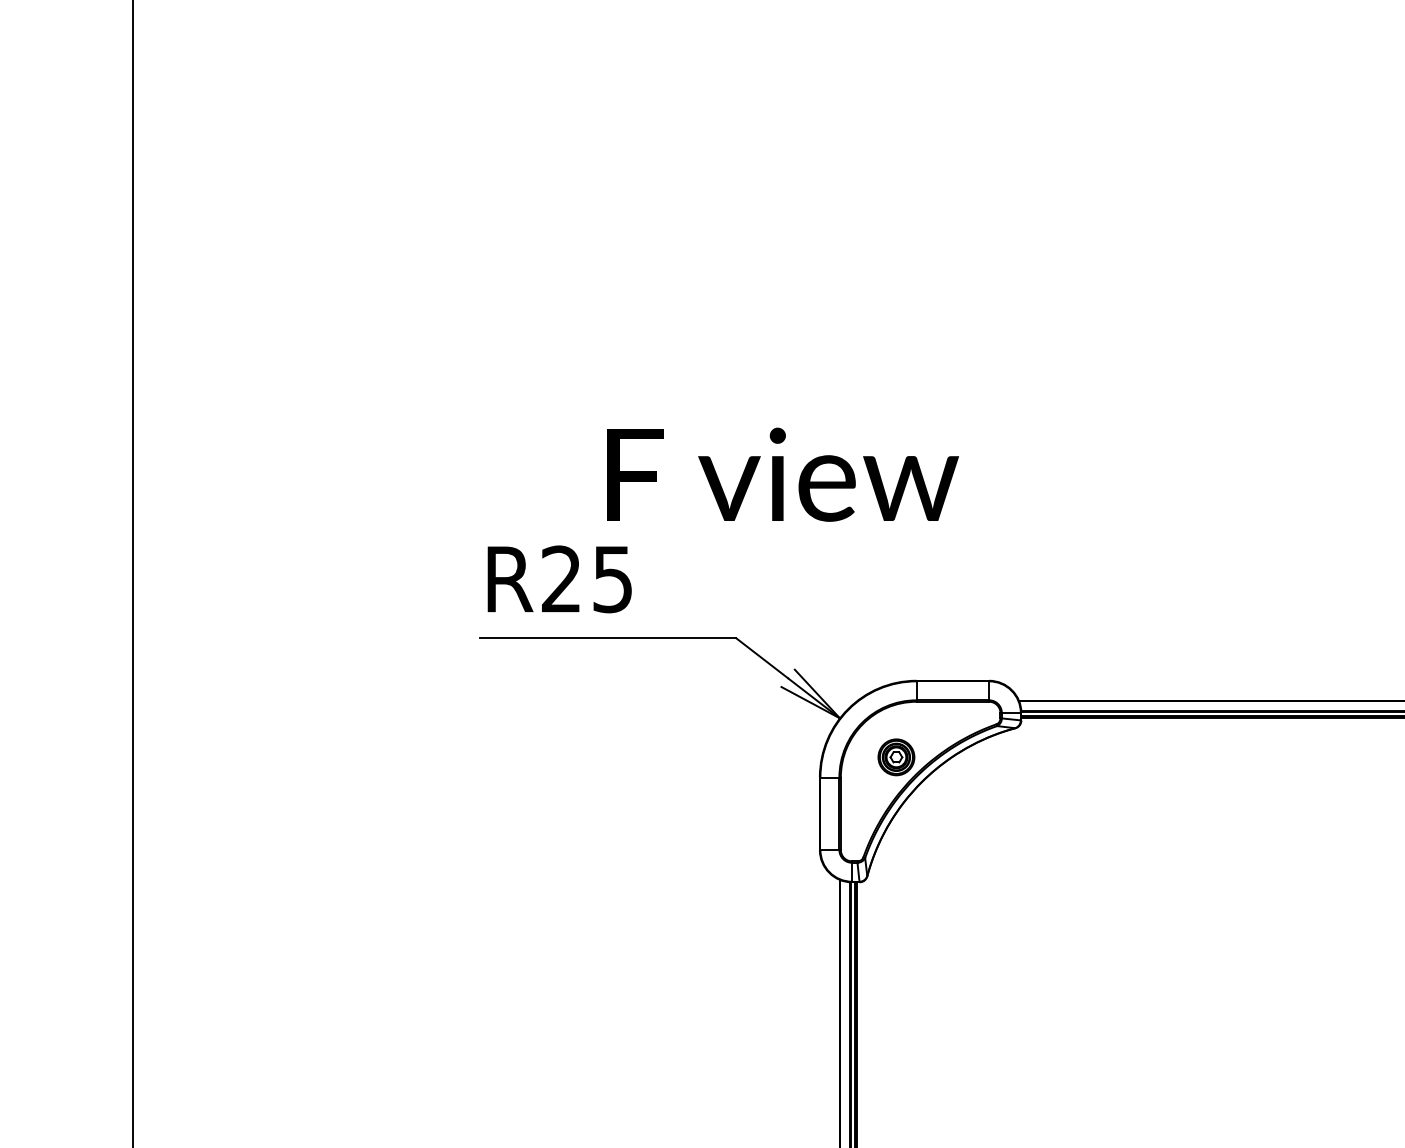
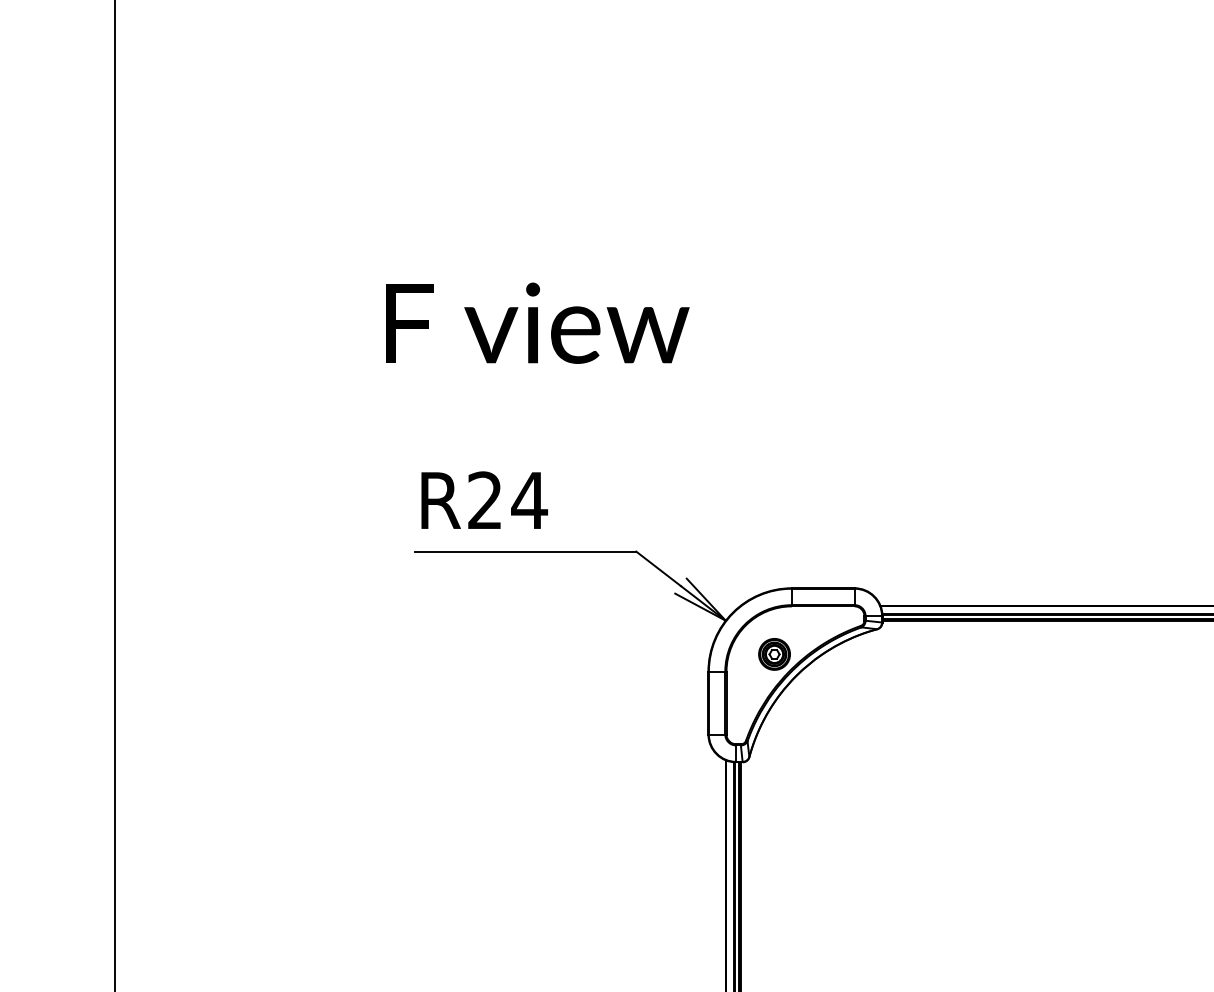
text: (782, 473) -> (537, 322), moved
text: (612, 579) -> (529, 500), R25 -> R24

